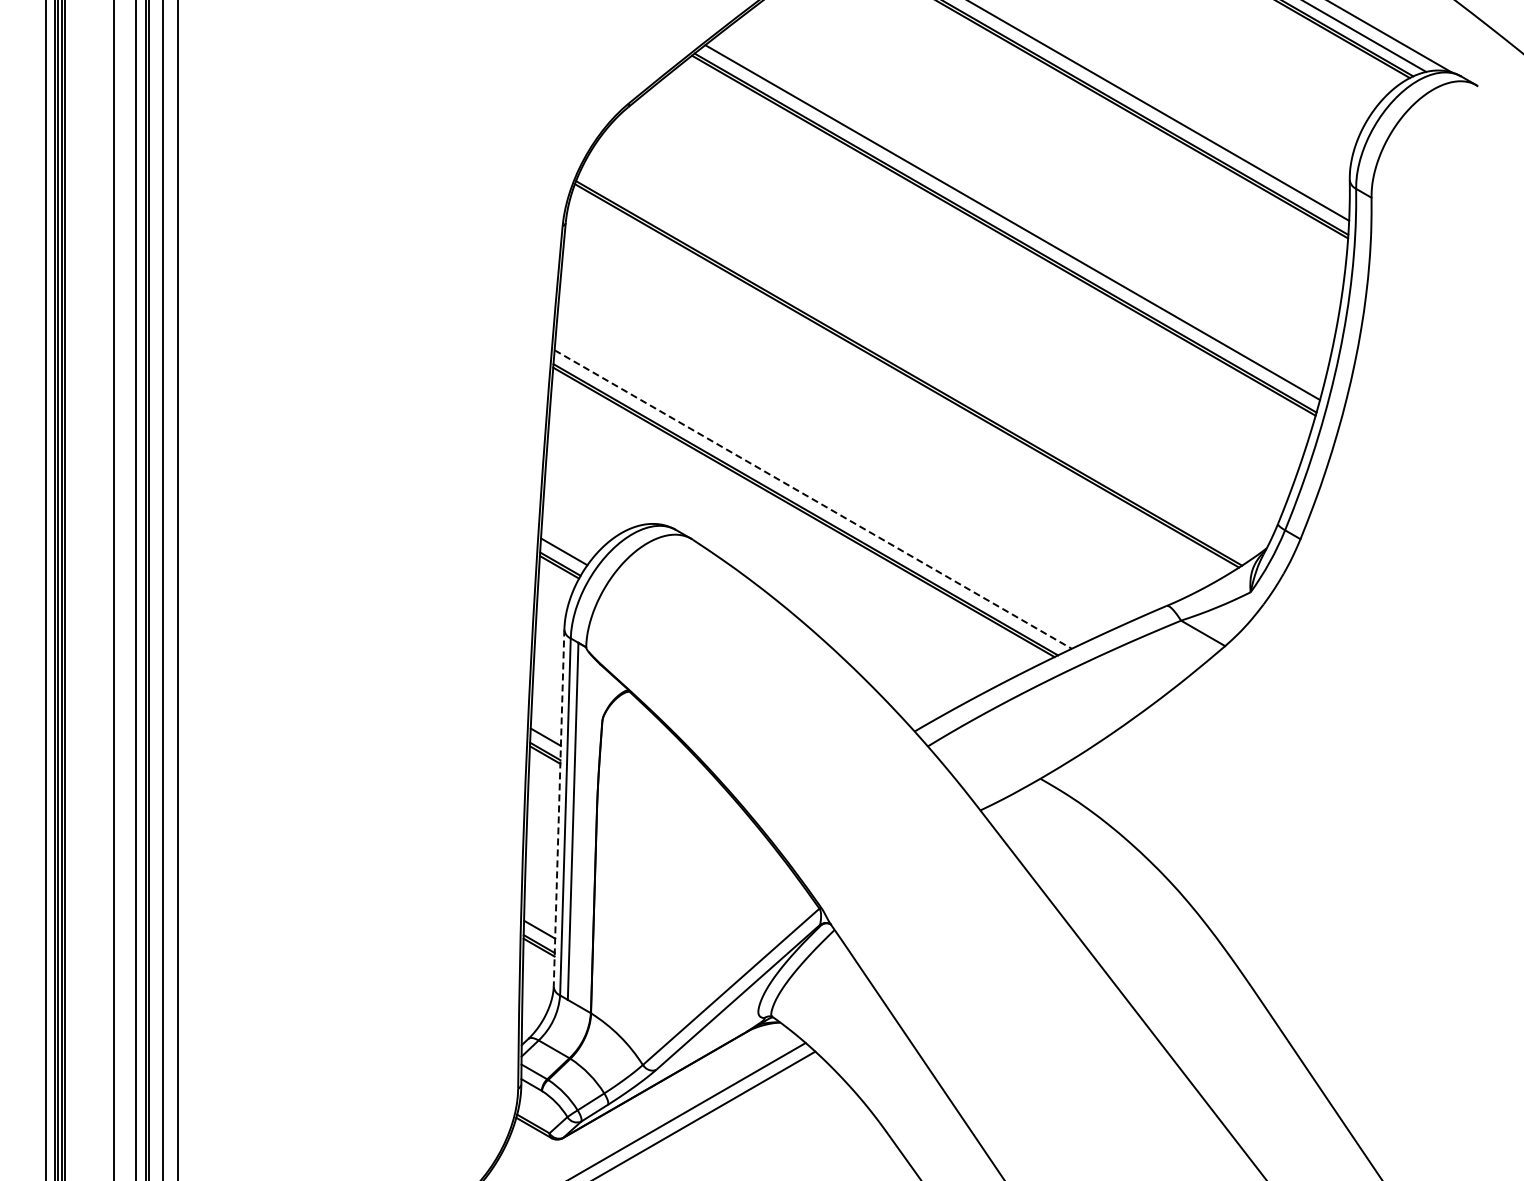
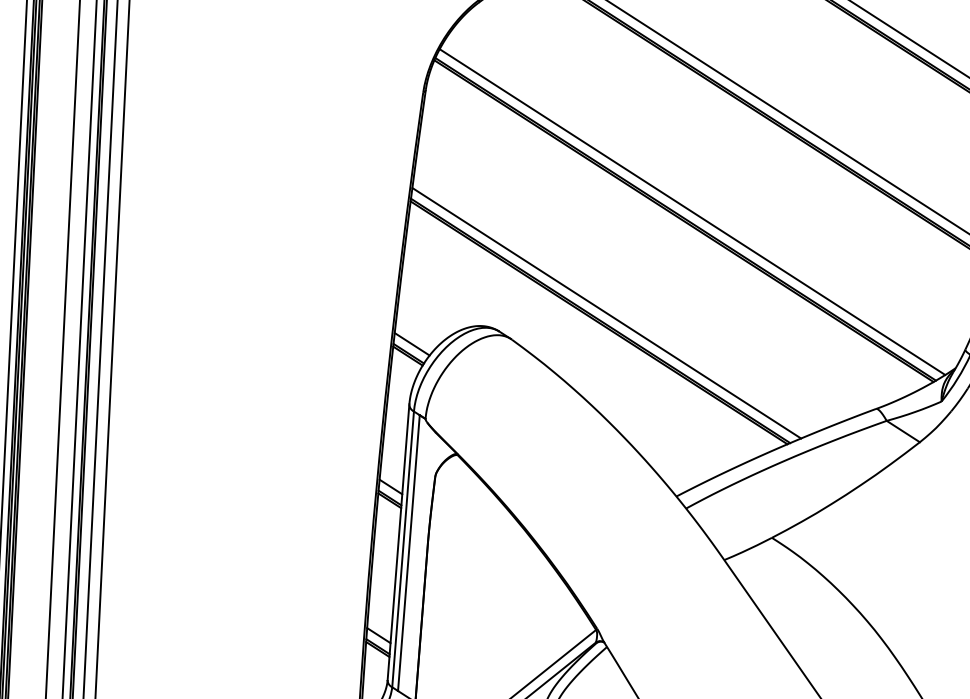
line: (917, 363) -> (692, 211), added
line: (813, 499) -> (606, 313), dashed -> solid
line: (559, 808) -> (398, 542), dashed -> solid

